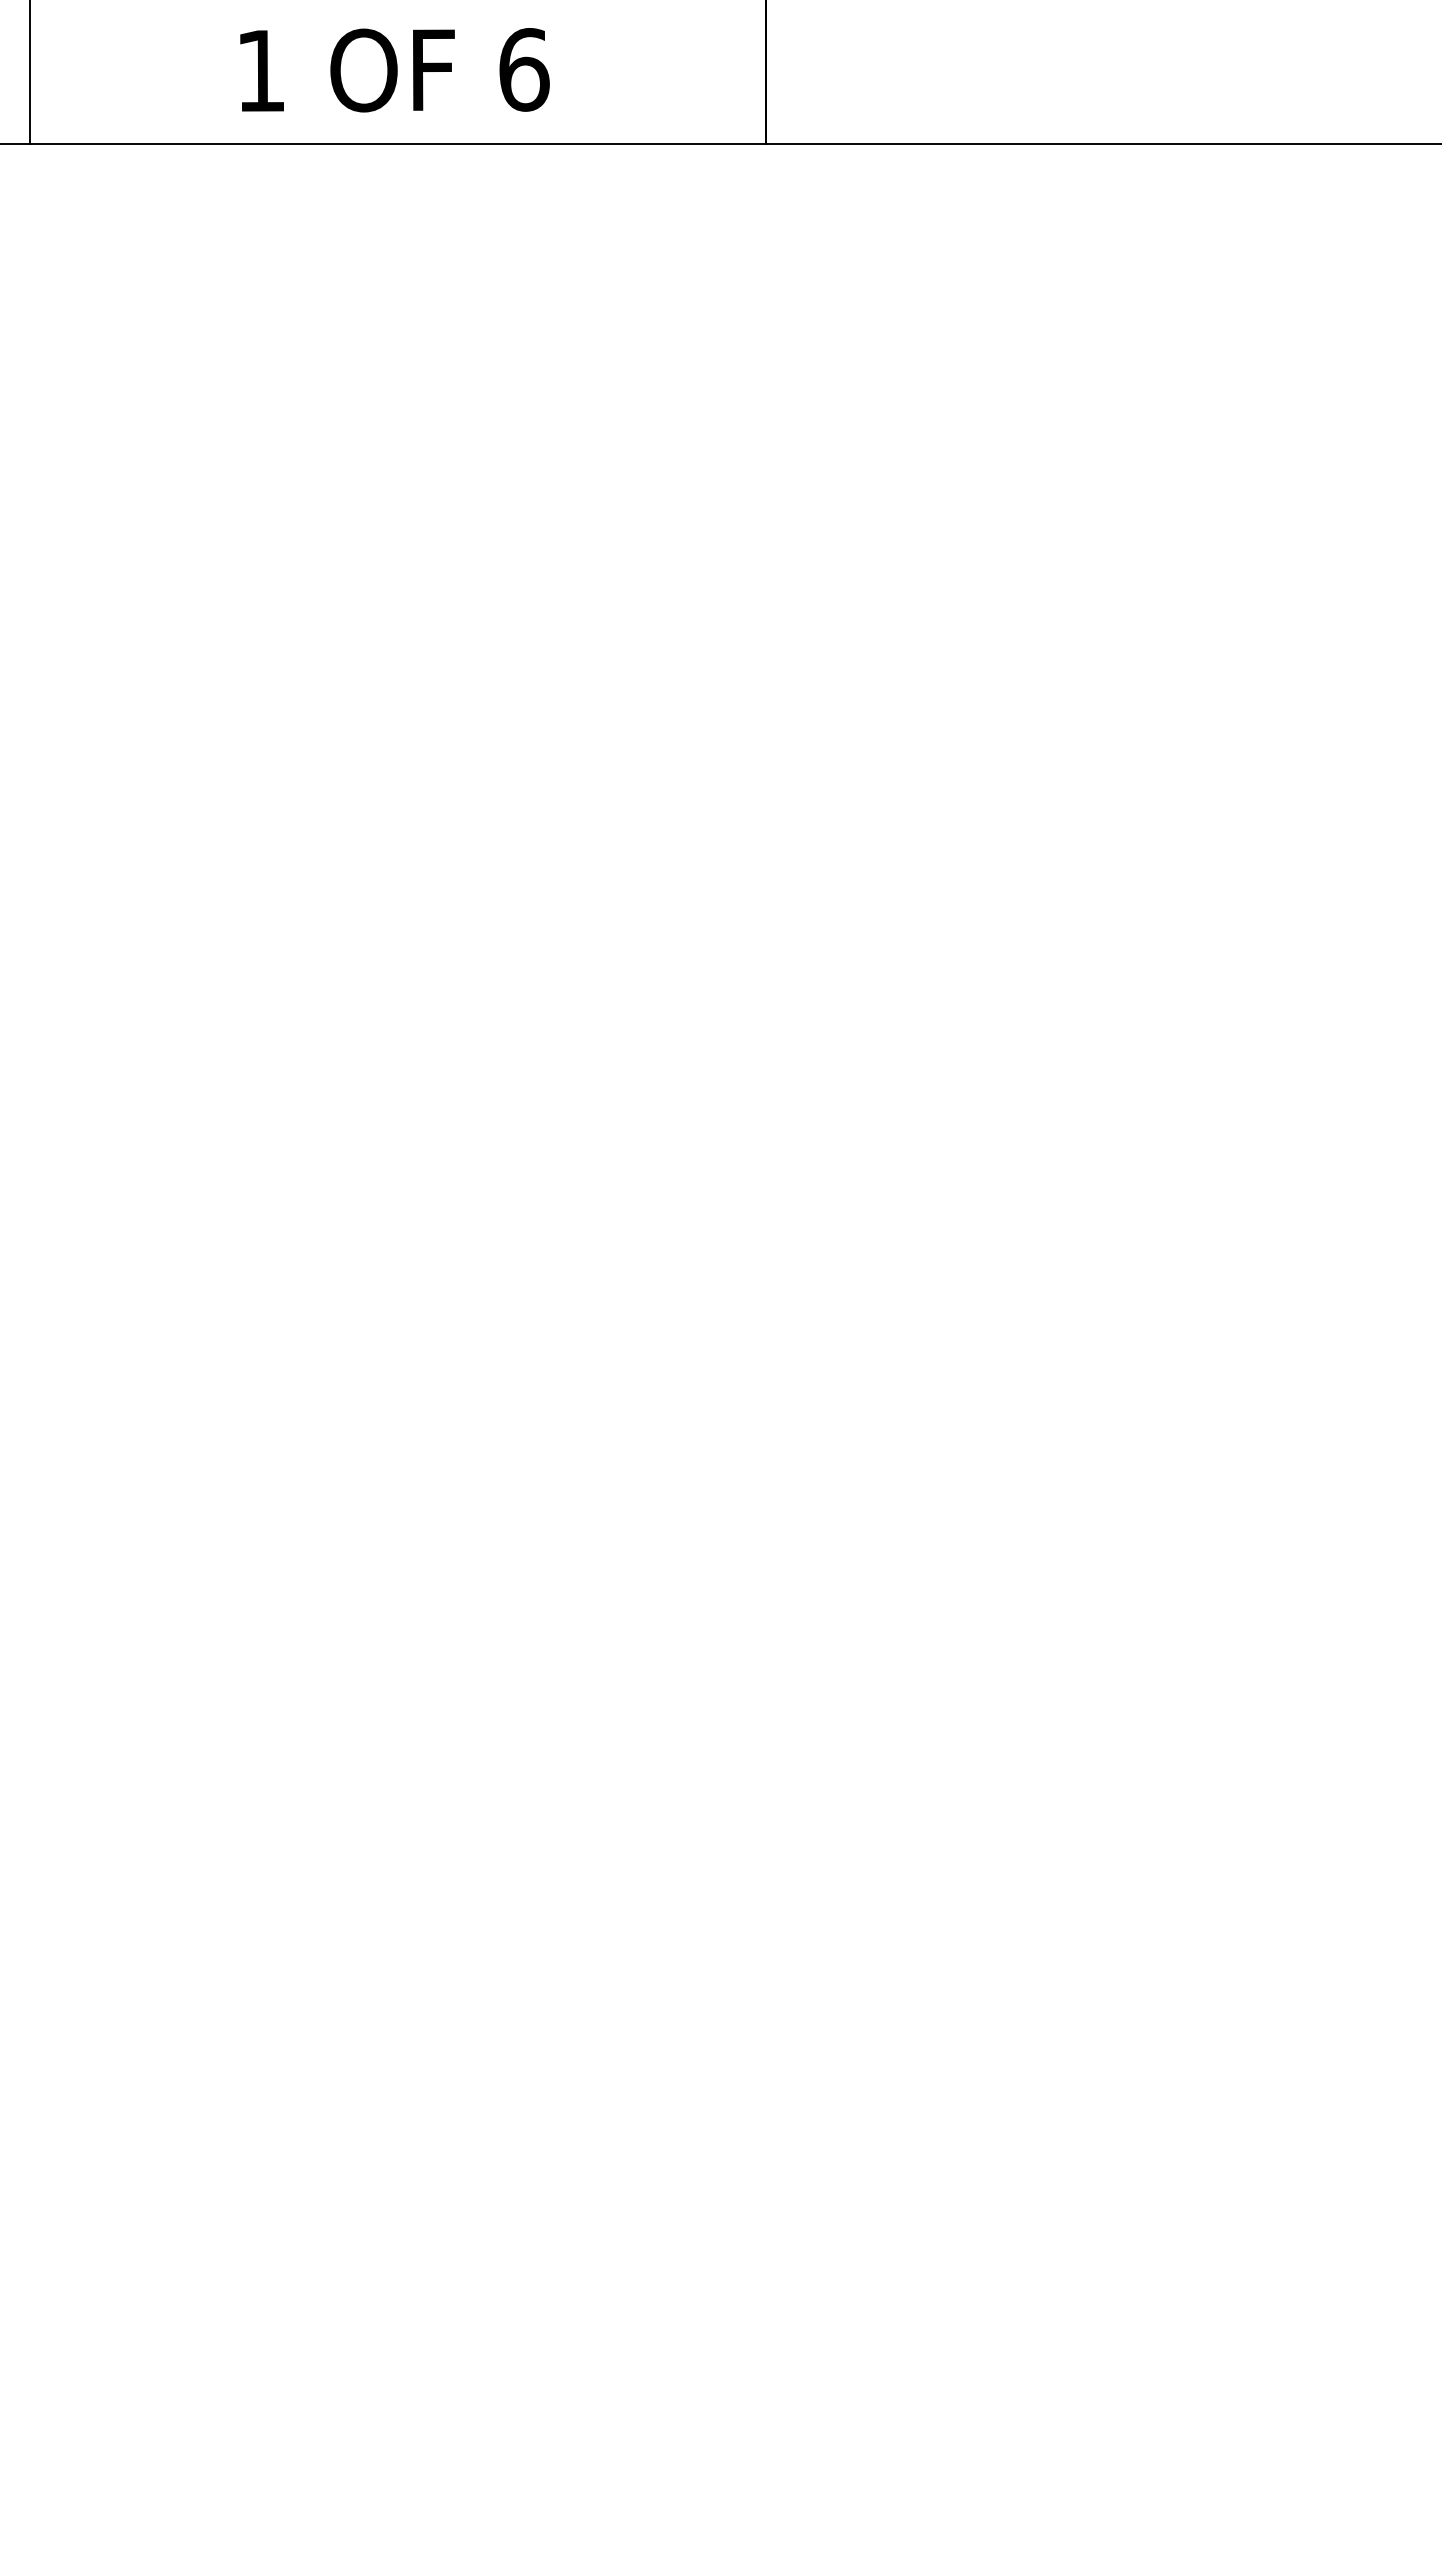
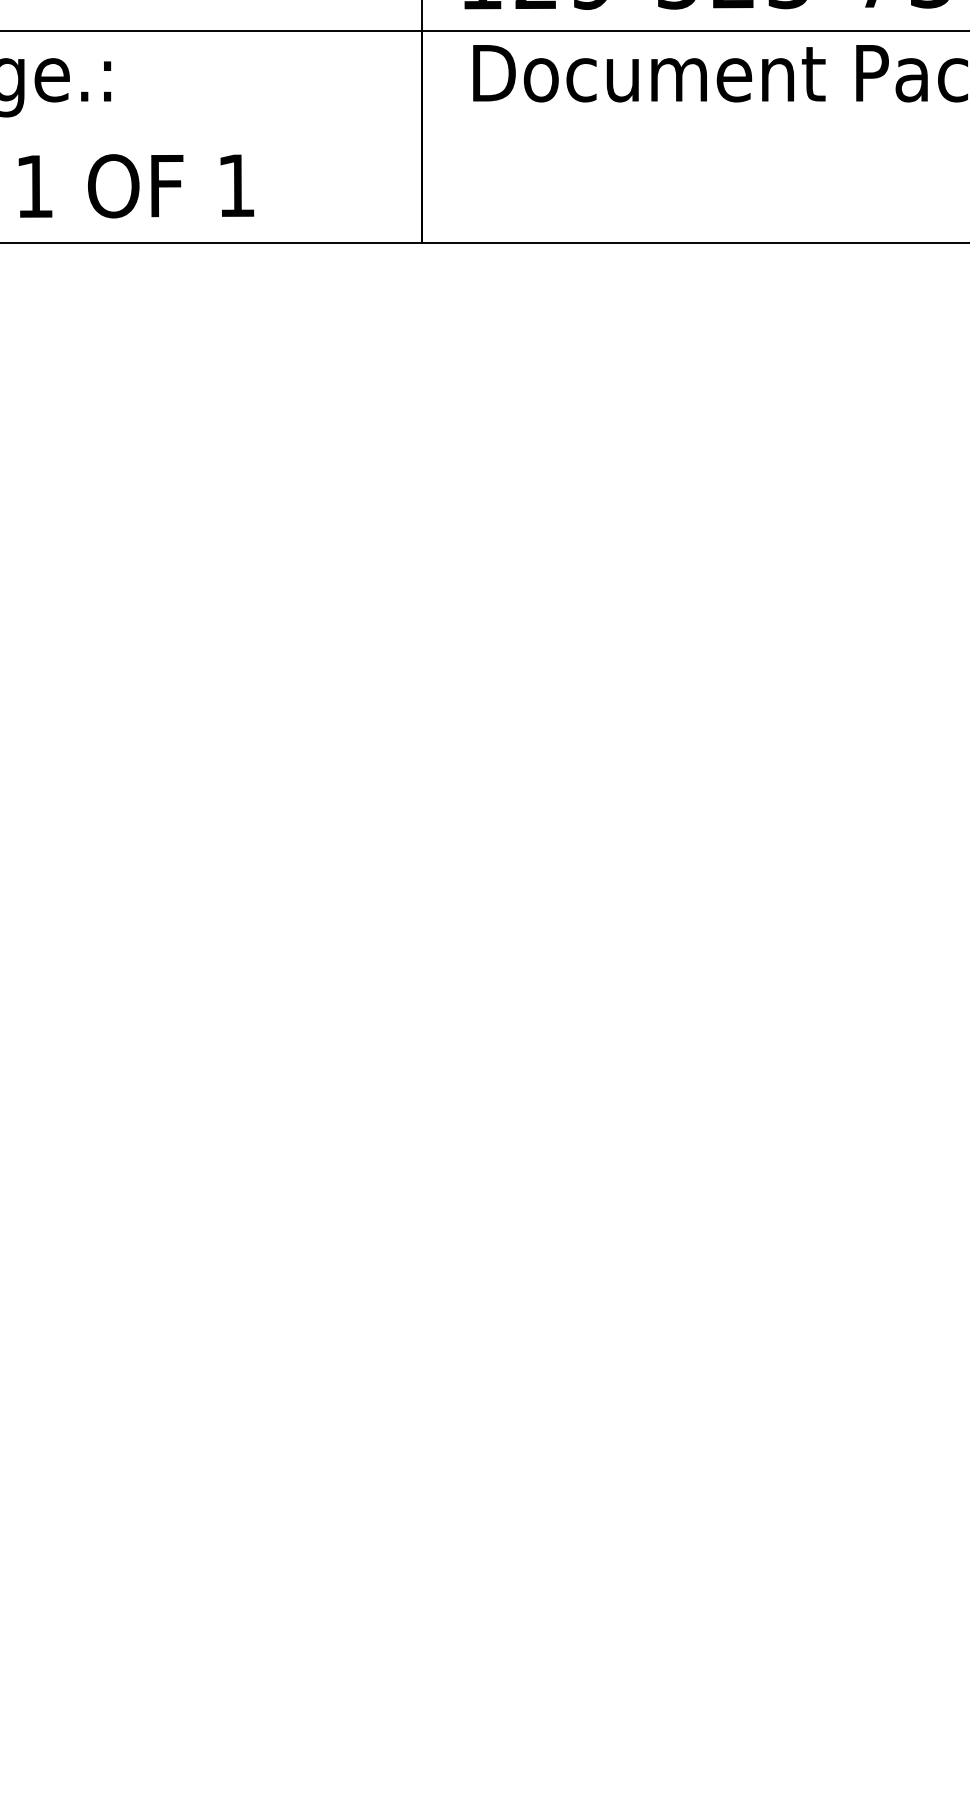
text: (524, 69) -> (236, 185), 6 -> 1

